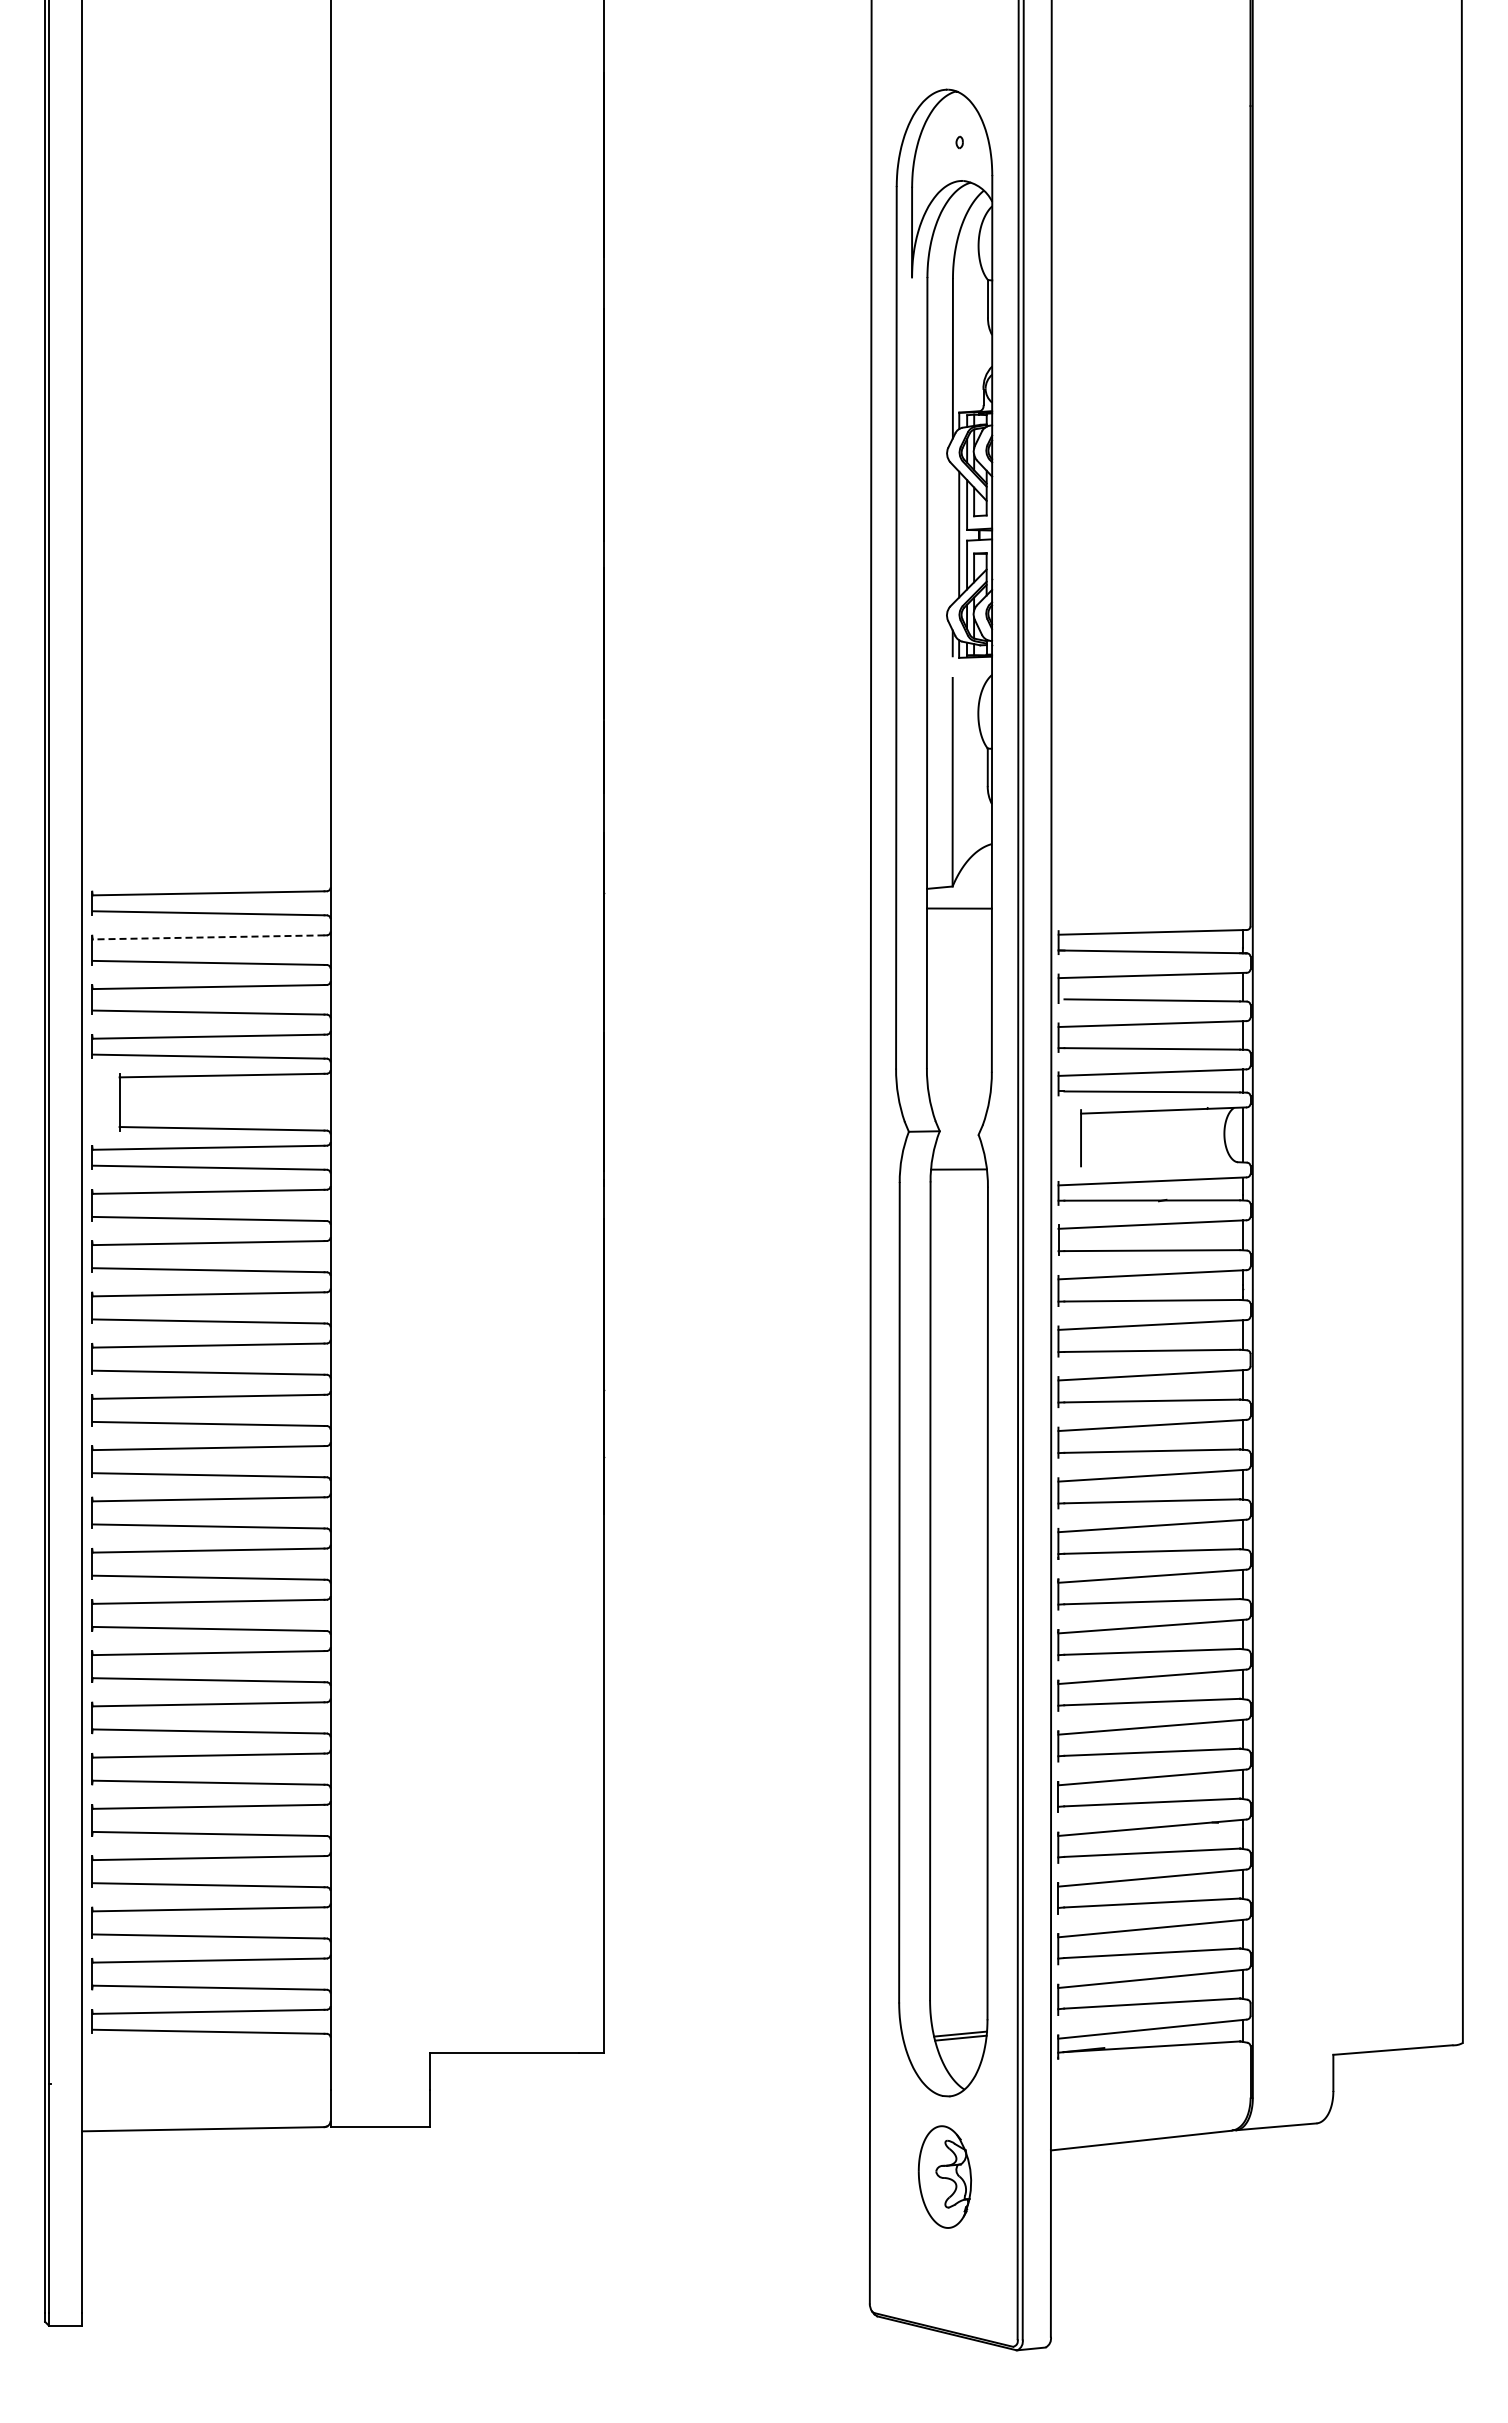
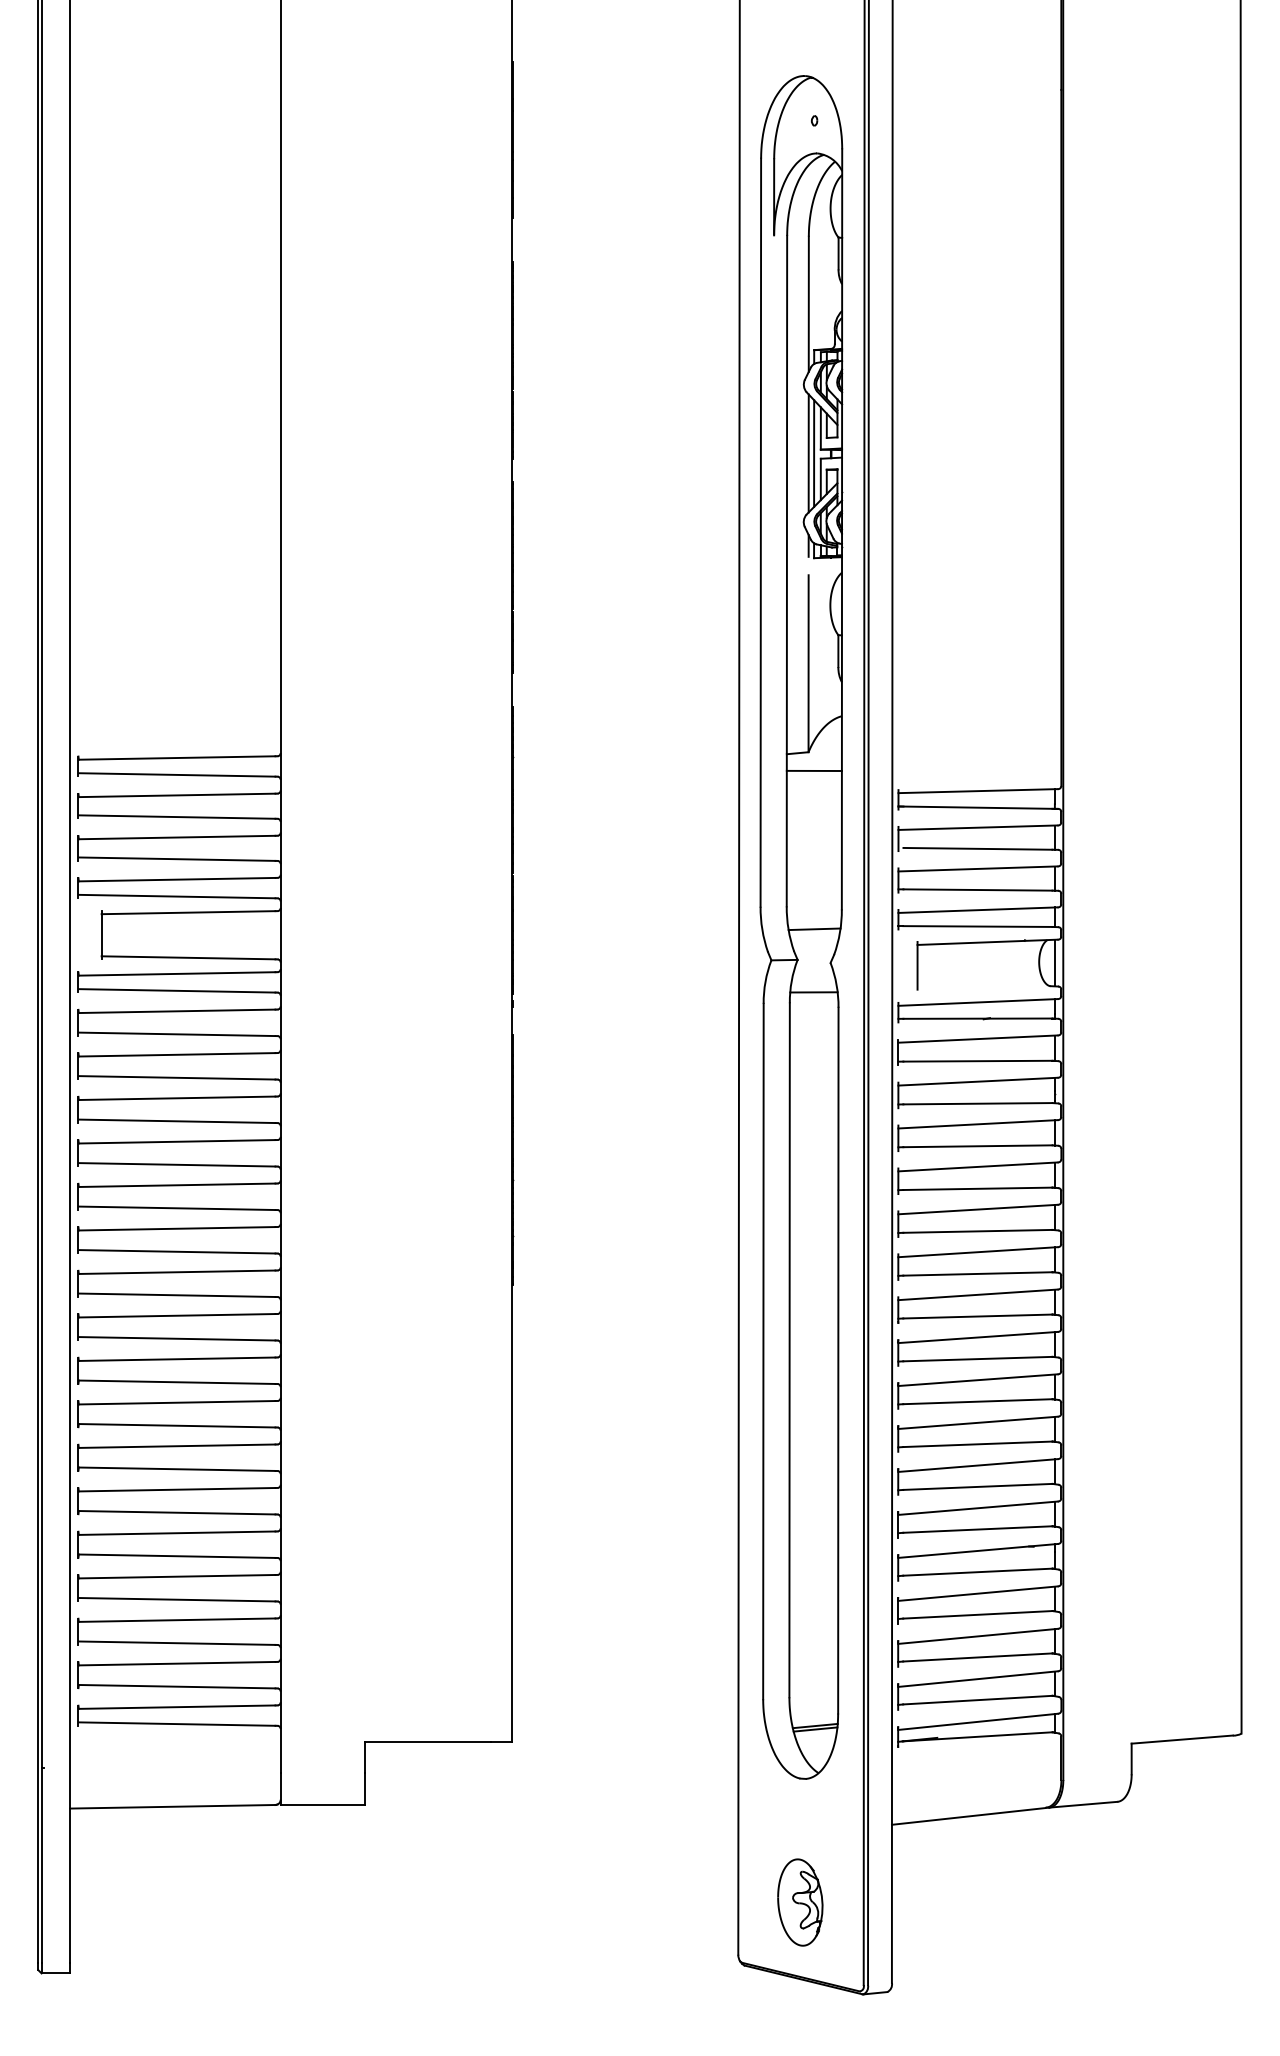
line: (952, 533) -> (808, 452), added
line: (208, 937) -> (177, 795), dashed -> solid
line: (959, 1095) -> (814, 929), added
part: (944, 2176) -> (799, 1902), moved

